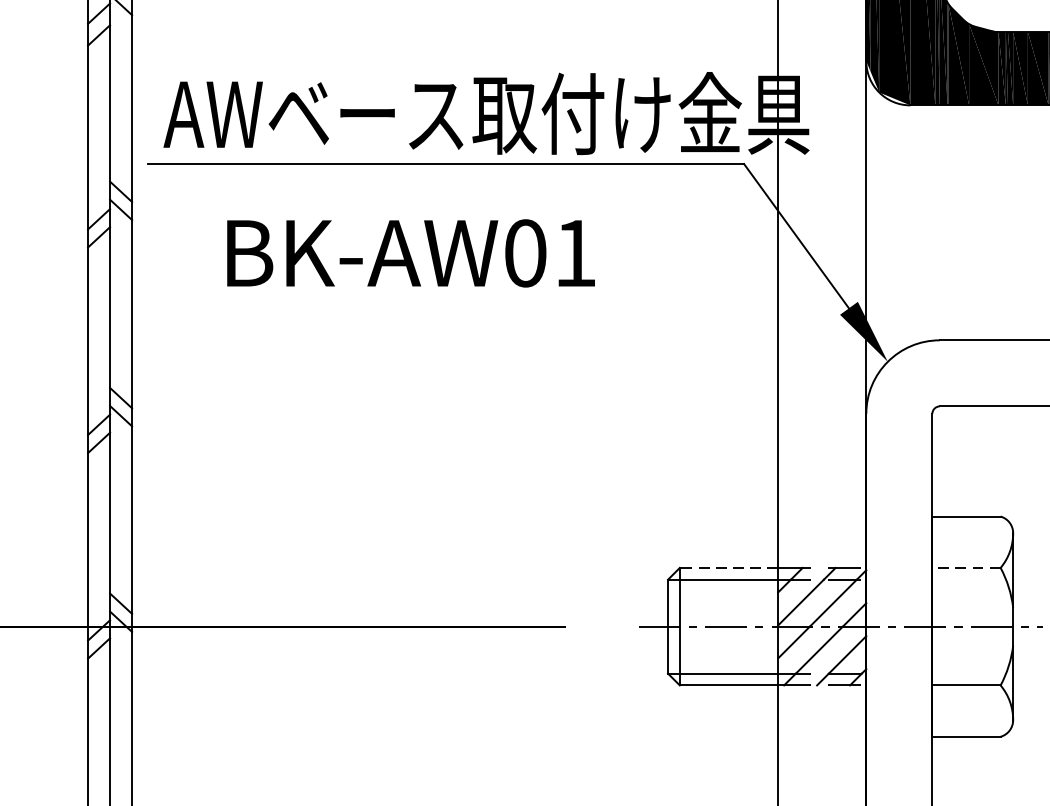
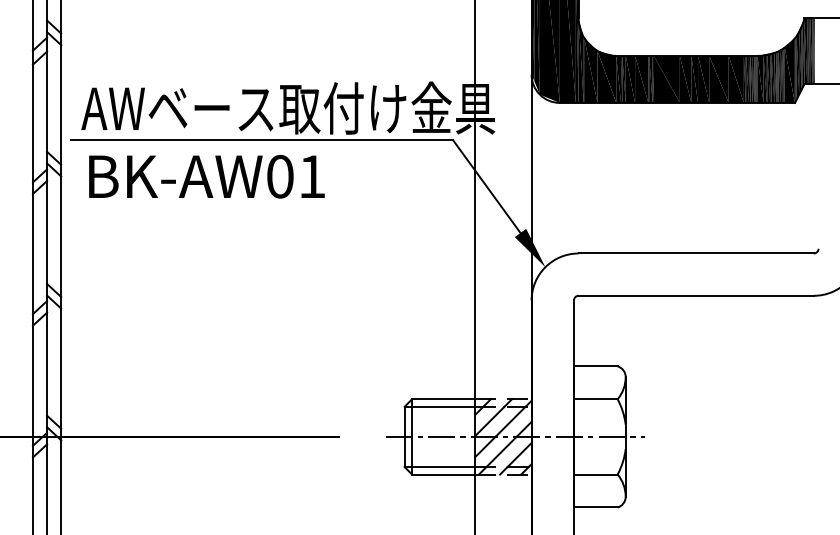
text: (410, 252) -> (206, 176), moved
line: (728, 568) -> (443, 399), dashed -> solid
line: (966, 568) -> (595, 399), dashed -> solid

